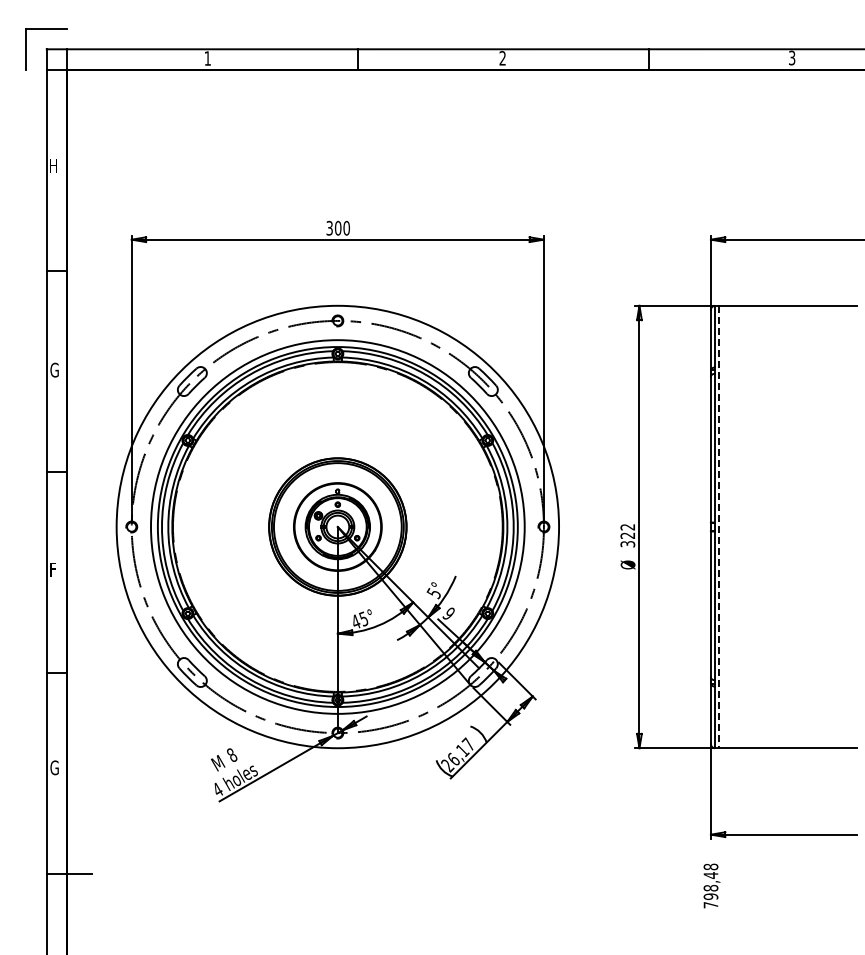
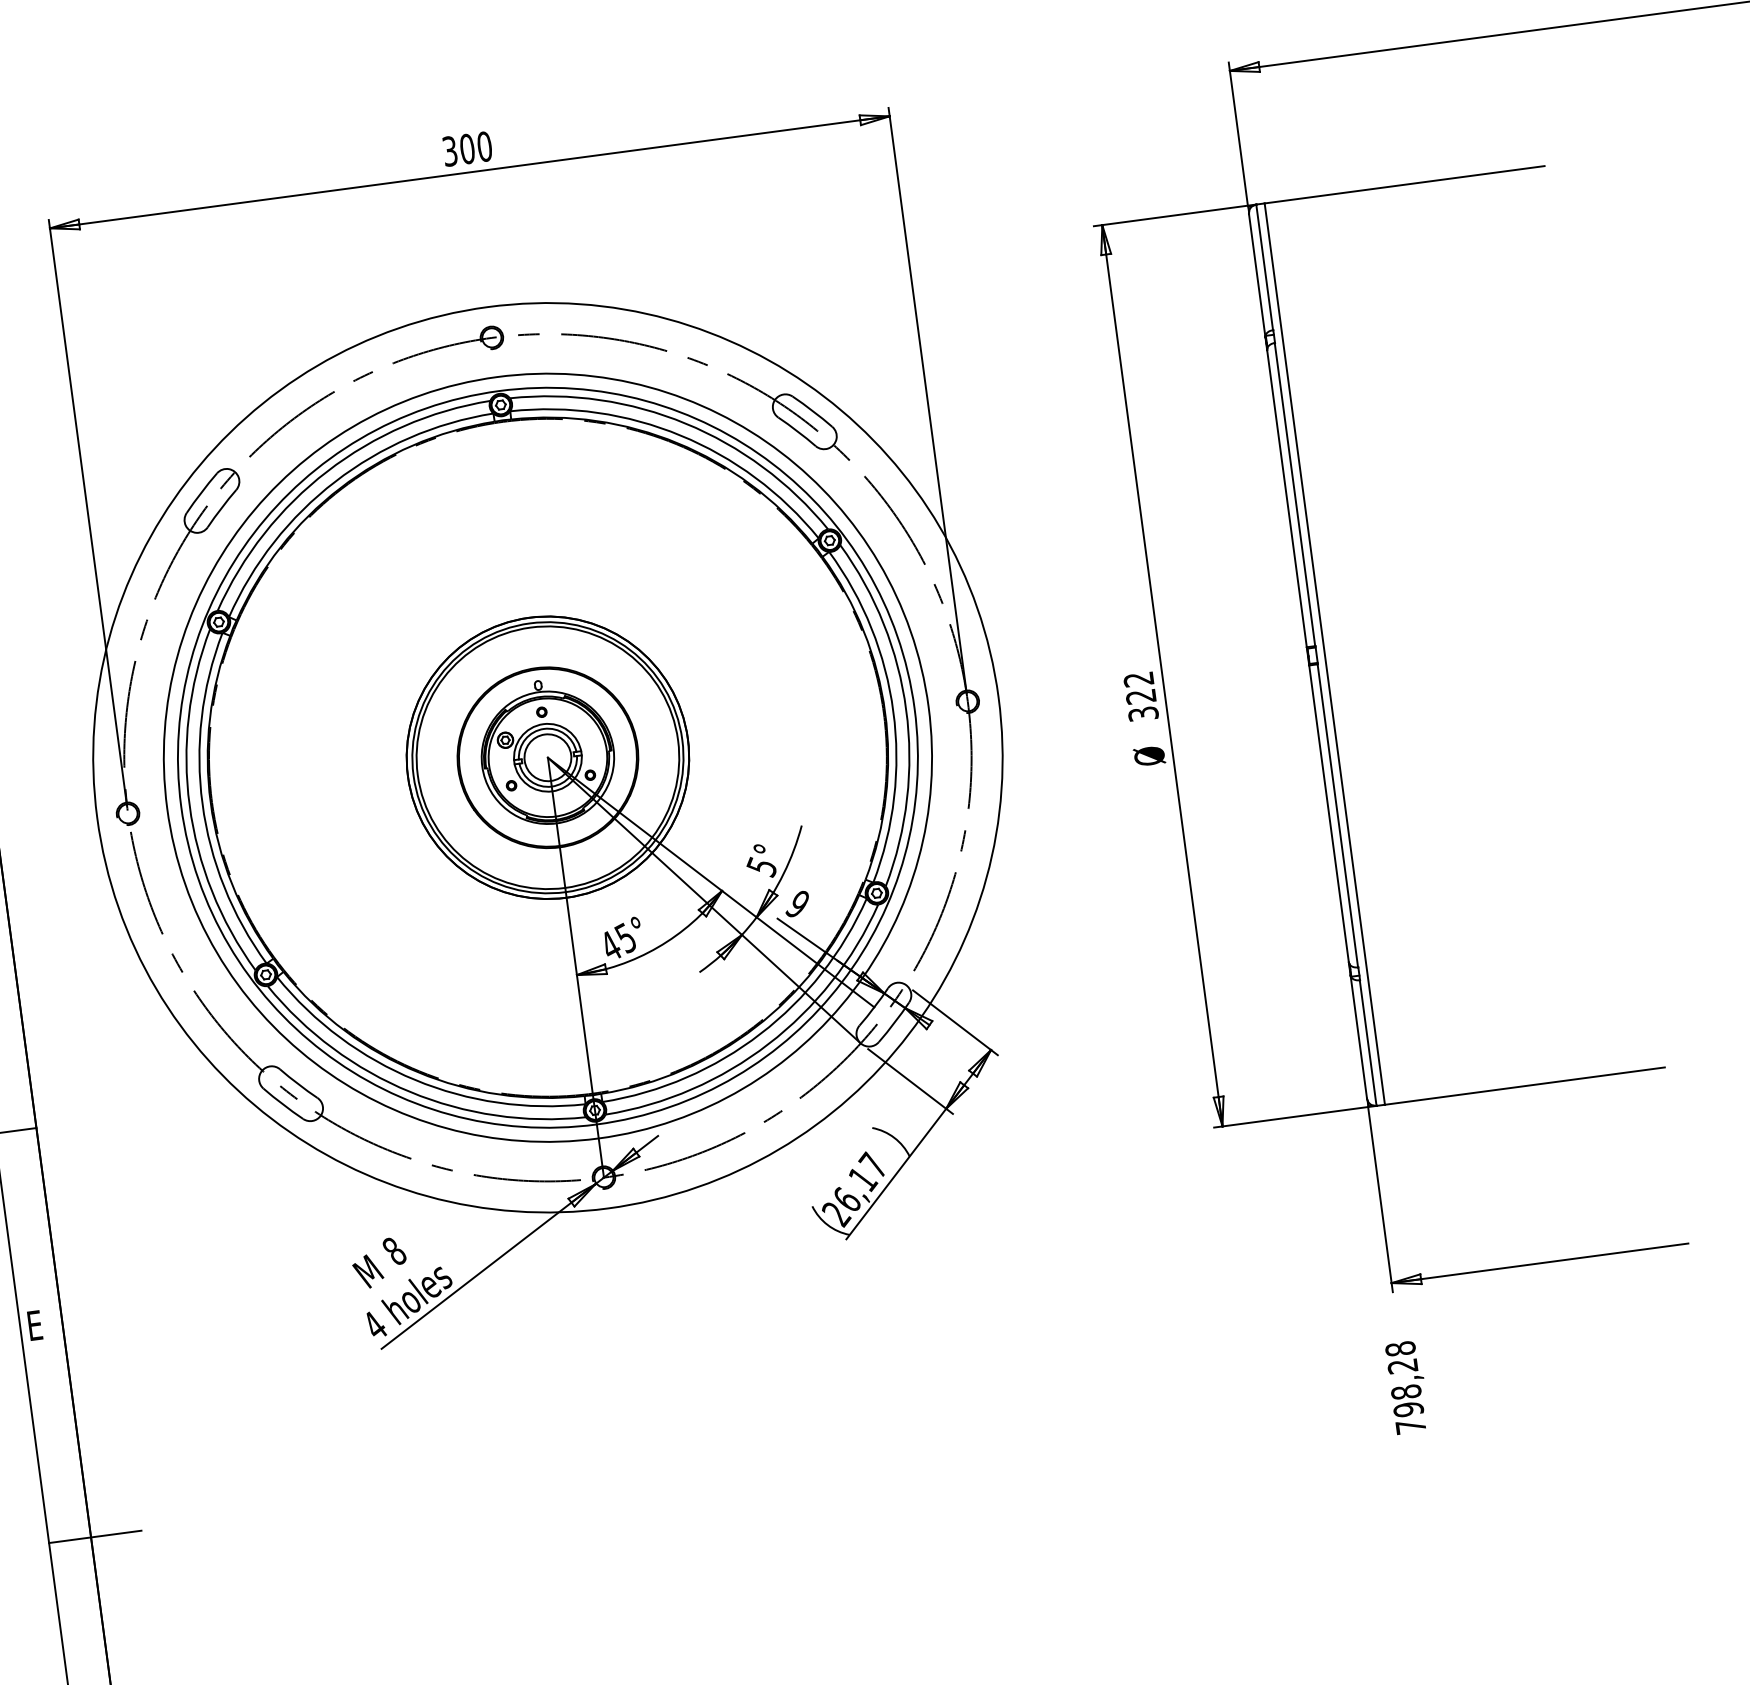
line: (719, 527) -> (1325, 654), dashed -> solid
text: (54, 767) -> (36, 1324), G -> E
text: (710, 875) -> (1401, 1366), 798,48 -> 798,28

